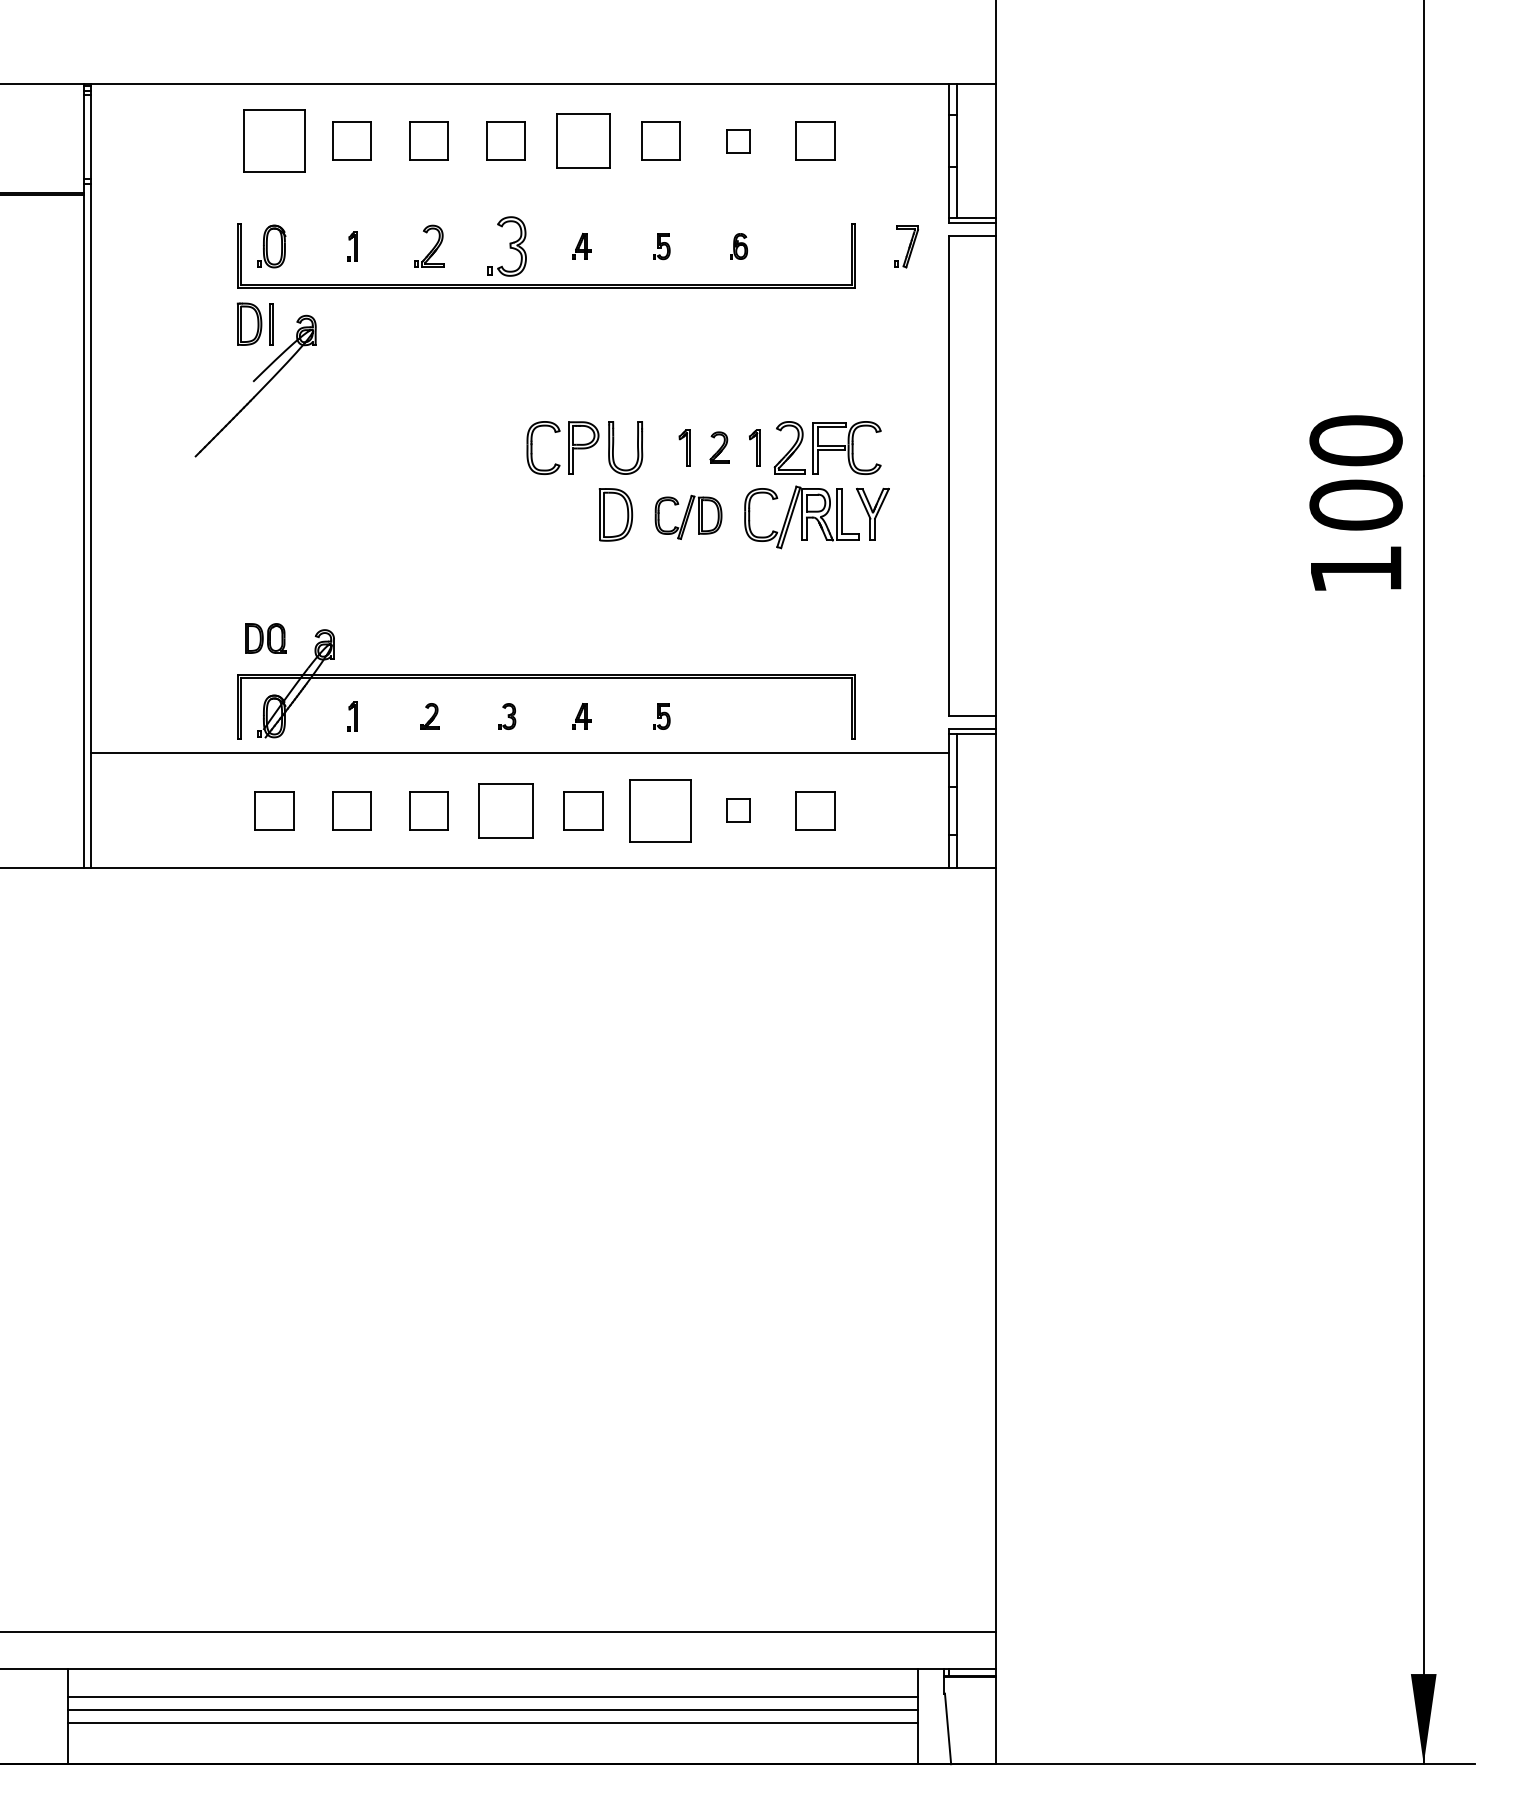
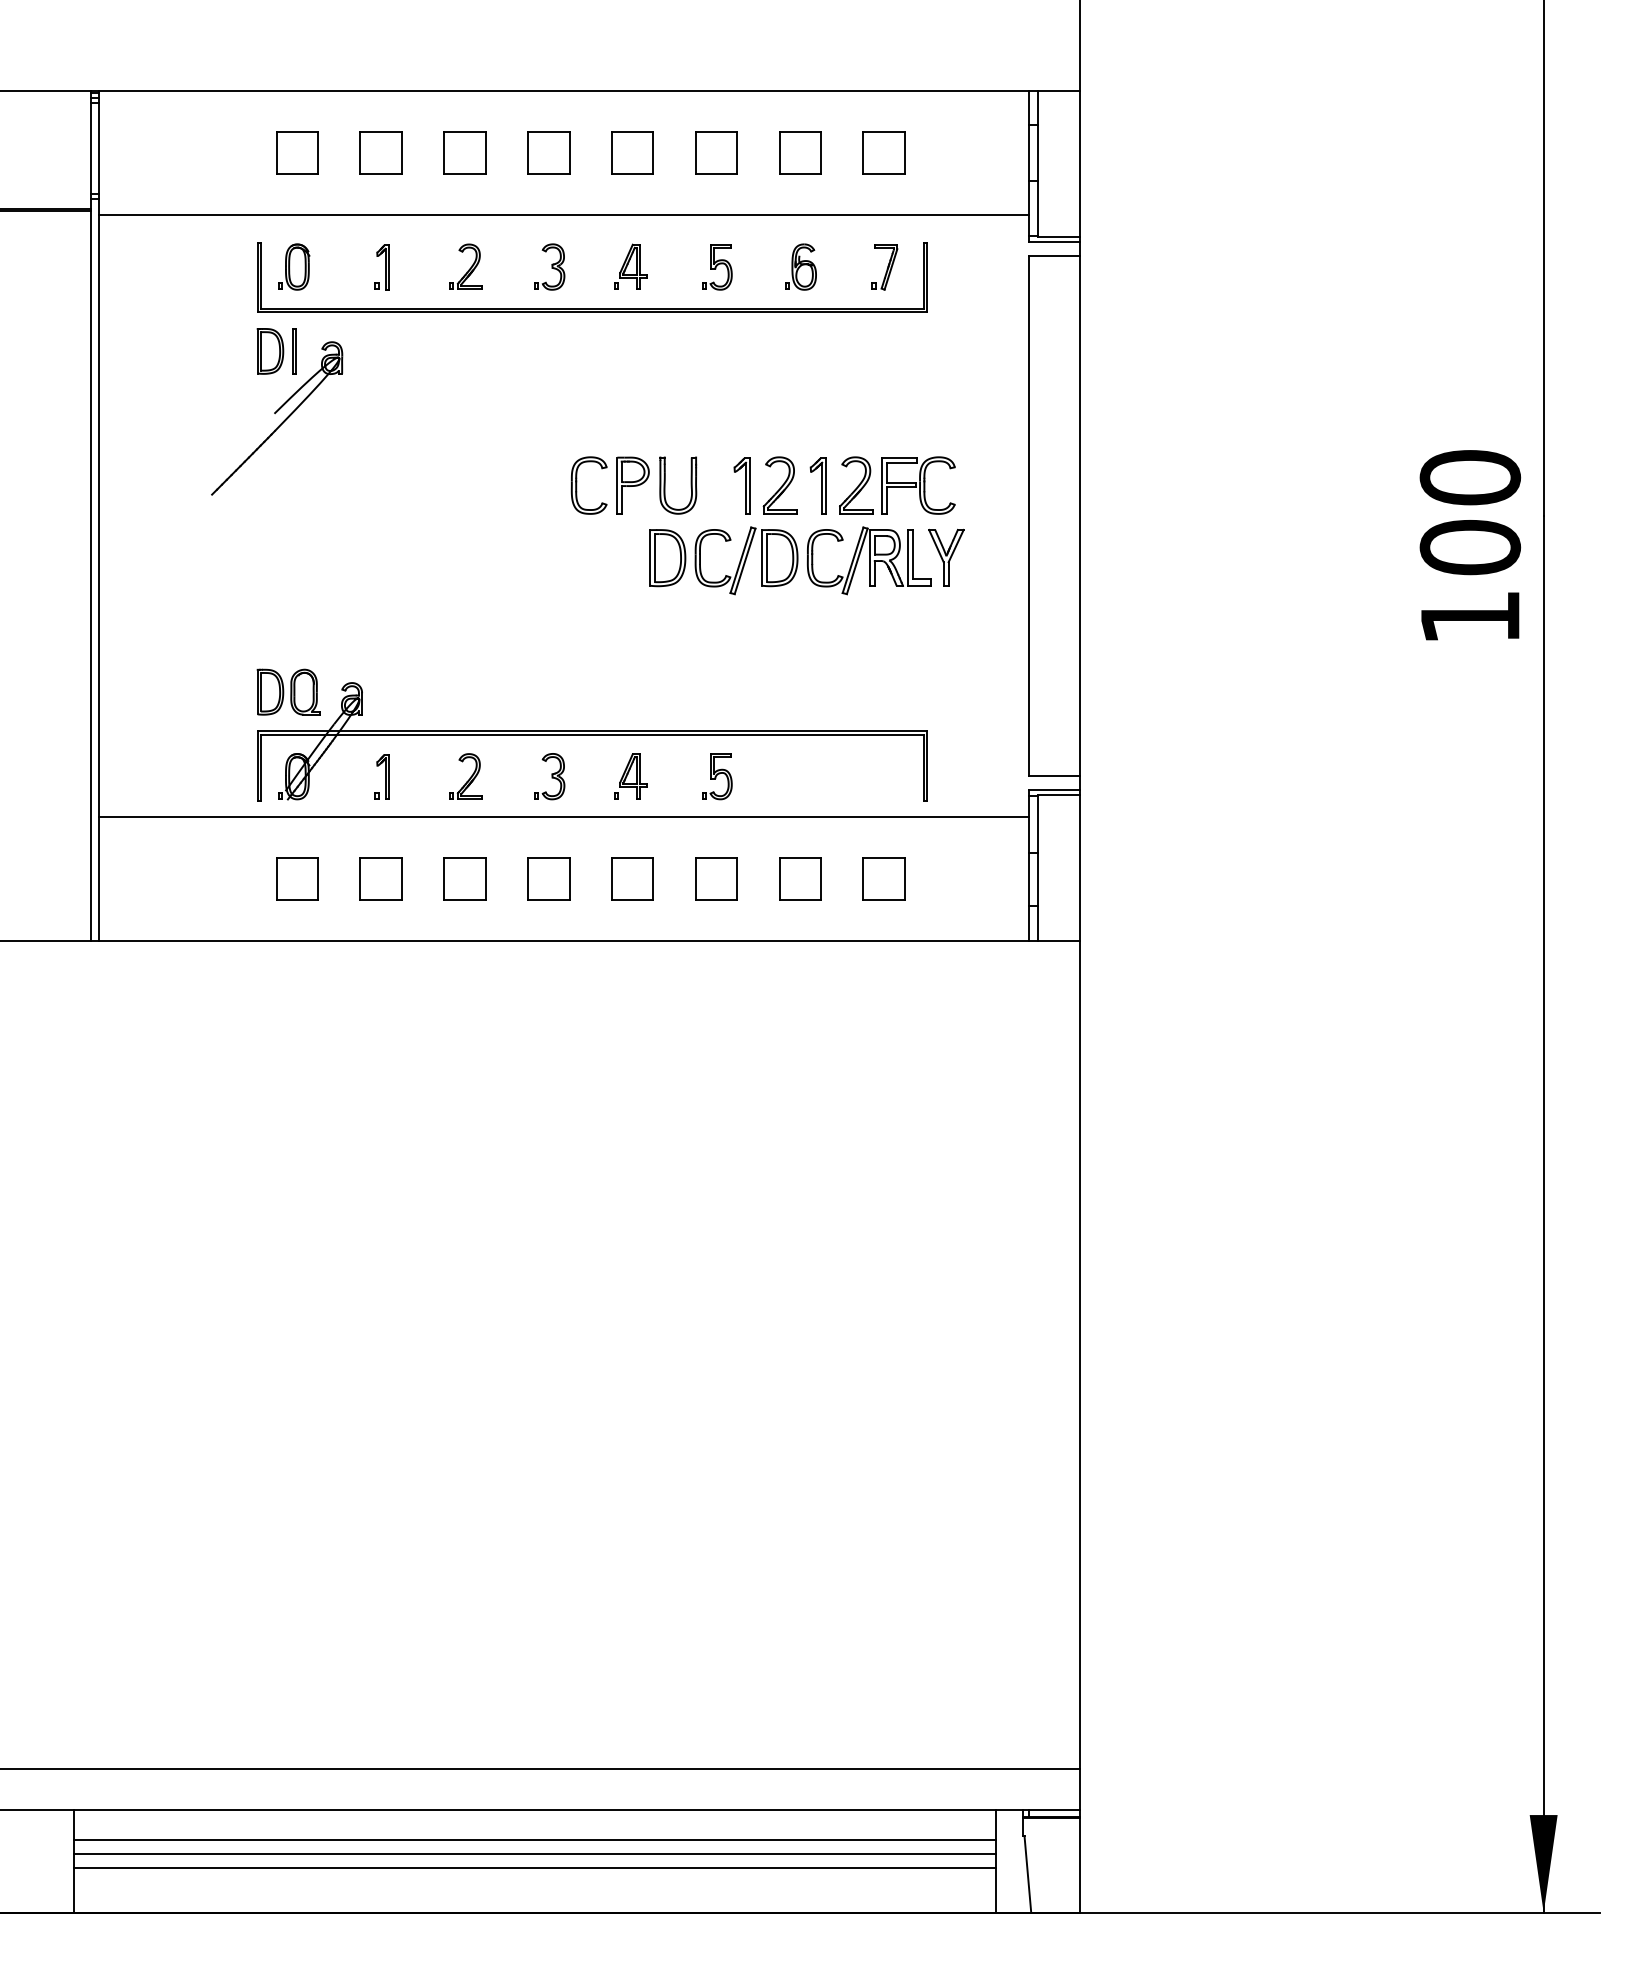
part: (274, 140) -> (297, 152), size x0.62
part: (583, 140) -> (632, 152), size x0.71
part: (738, 140) -> (800, 152), size x1.67
line: (520, 198) -> (564, 215), added
part: (506, 245) -> (549, 266), size x0.71
part: (581, 245) -> (630, 266), size x1.67
part: (738, 245) -> (800, 266), size x1.67
part: (351, 246) -> (381, 267), size x1.43
part: (661, 246) -> (717, 267), size x1.67
part: (906, 246) -> (884, 267), moved
part: (683, 447) -> (741, 485), size x1.43
part: (719, 447) -> (779, 485), size x1.67
part: (754, 447) -> (817, 485), size x1.43
part: (688, 517) -> (746, 560), size x1.43
part: (266, 637) -> (288, 691), size x1.43
part: (351, 716) -> (381, 776), size x1.43
part: (429, 716) -> (465, 776), size x1.67
part: (506, 716) -> (549, 776), size x1.67
part: (581, 716) -> (630, 776), size x1.67
part: (661, 716) -> (717, 776), size x1.67
part: (505, 810) -> (548, 878), size x0.71
part: (660, 810) -> (716, 878), size x0.62
part: (738, 810) -> (800, 878), size x1.67

